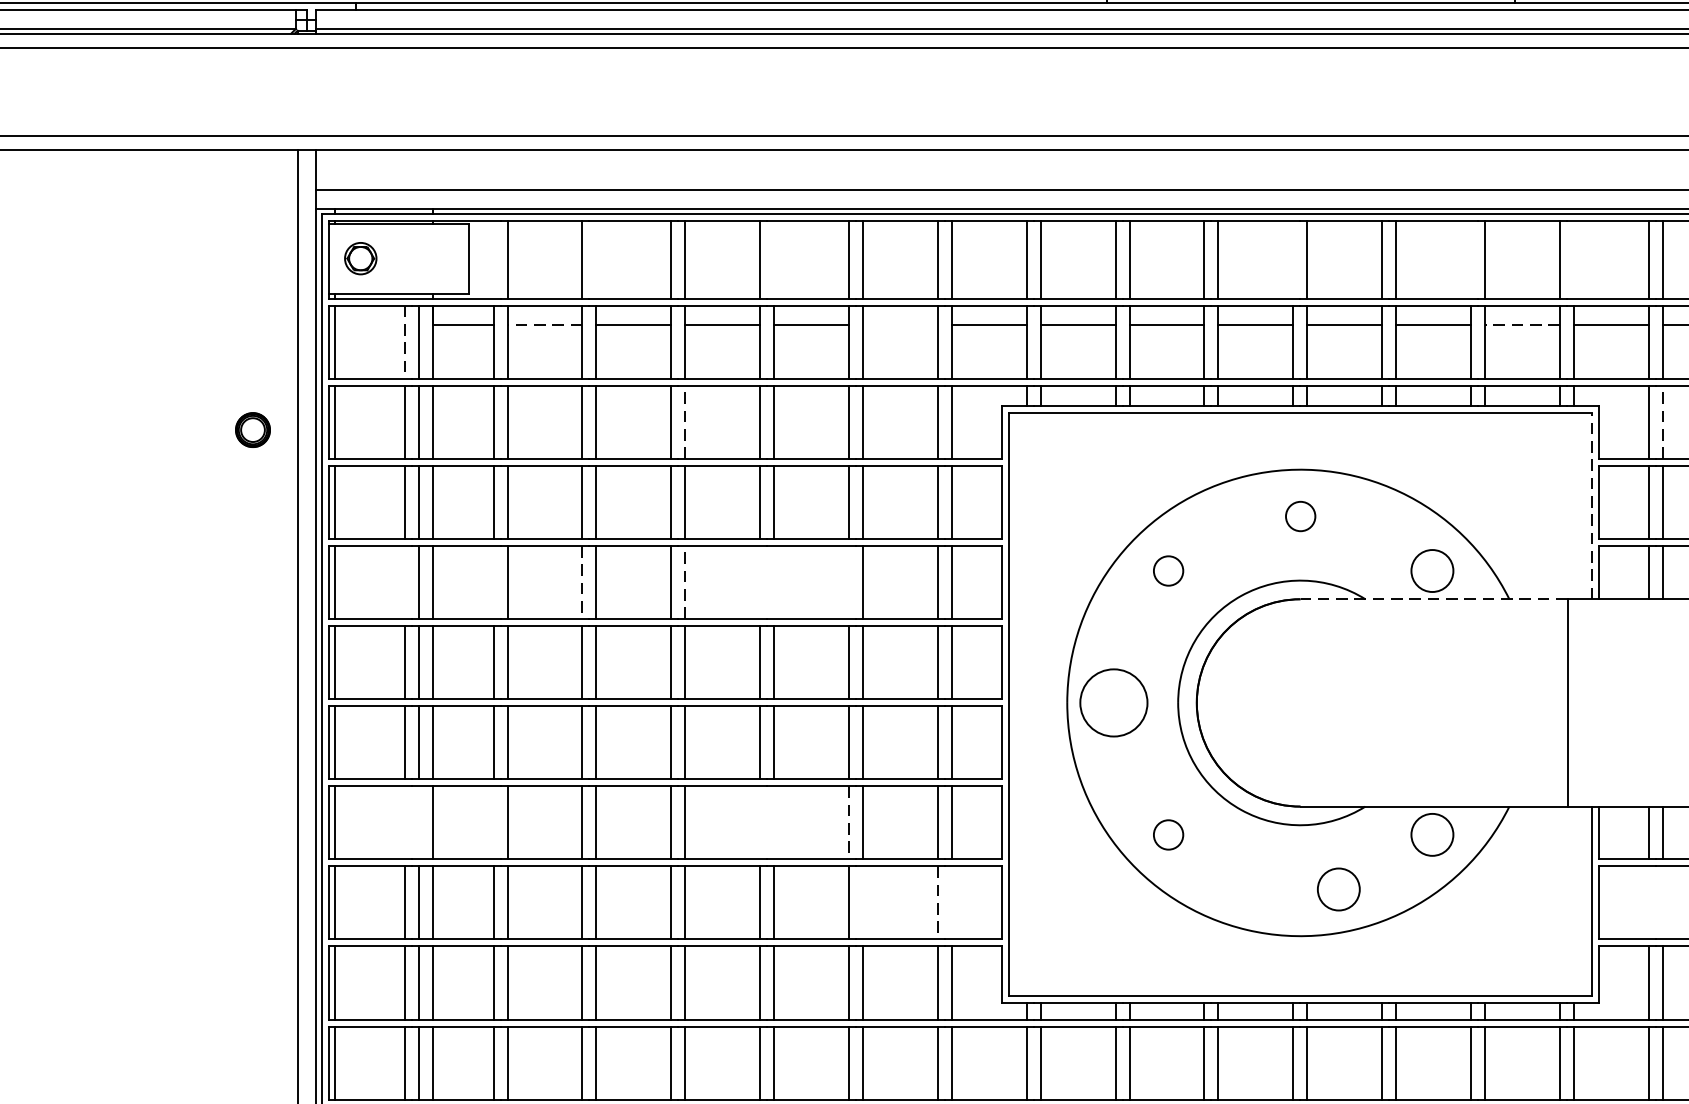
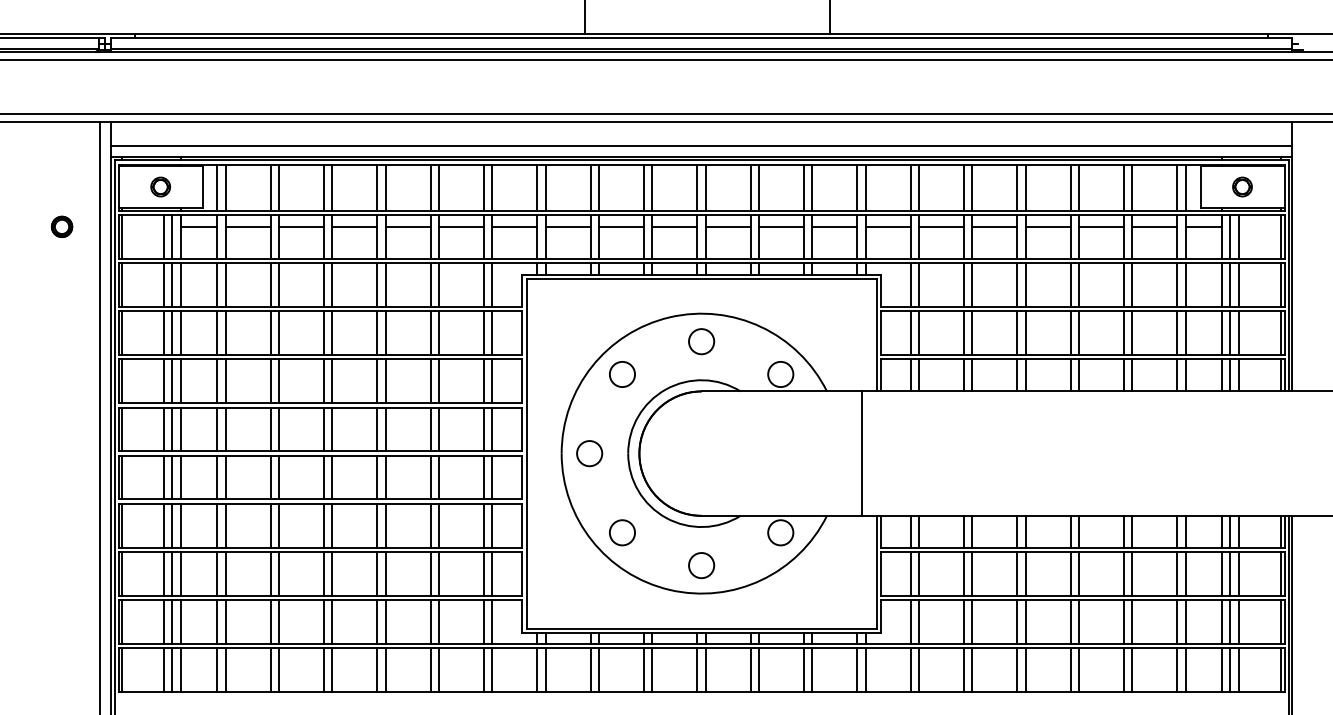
part: (360, 257) -> (160, 186), moved
line: (493, 259) -> (217, 187), added
line: (597, 259) -> (279, 187), added
line: (773, 259) -> (385, 187), added
line: (1293, 259) -> (697, 187), added
line: (1470, 259) -> (803, 187), added
line: (1573, 259) -> (865, 187), added
line: (543, 324) -> (247, 226), dashed -> solid
line: (900, 324) -> (461, 226), added
line: (1521, 324) -> (834, 226), dashed -> solid
line: (405, 342) -> (164, 237), dashed -> solid
line: (685, 422) -> (332, 285), dashed -> solid
line: (1661, 422) -> (918, 285), dashed -> solid
part: (252, 429) -> (61, 226), moved
line: (1591, 504) -> (876, 334), dashed -> solid
circle: (1300, 516) -> (701, 341), size x1.43
circle: (1168, 571) -> (622, 374), size x1.43
line: (405, 582) -> (164, 381), added
line: (493, 582) -> (217, 381), added
line: (582, 582) -> (270, 381), dashed -> solid
line: (685, 582) -> (332, 381), dashed -> solid
line: (760, 582) -> (377, 381), added
line: (773, 582) -> (385, 381), added
line: (848, 582) -> (430, 381), added
line: (1433, 599) -> (781, 391), dashed -> solid
circle: (1113, 702) -> (589, 453), size x0.62
line: (405, 822) -> (164, 525), added
line: (418, 822) -> (172, 525), added
line: (493, 822) -> (217, 525), added
line: (760, 822) -> (377, 525), added
line: (773, 822) -> (385, 525), added
line: (848, 822) -> (430, 525), dashed -> solid
circle: (1168, 834) -> (622, 532), size x1.43
circle: (1338, 889) -> (701, 565), moved
line: (863, 902) -> (439, 573), added
line: (938, 902) -> (484, 573), dashed -> solid
line: (952, 902) -> (492, 573), added
line: (1648, 902) -> (910, 573), added
line: (1661, 902) -> (918, 573), added

